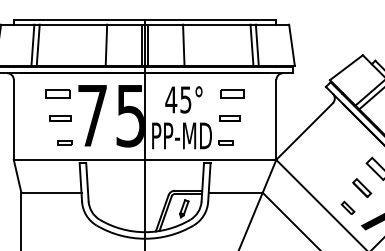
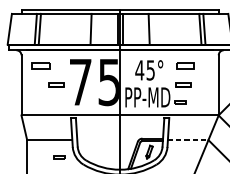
part: (57, 93) -> (40, 65), moved
part: (64, 142) -> (59, 157), moved
line: (235, 192) -> (188, 139), solid -> dashed

